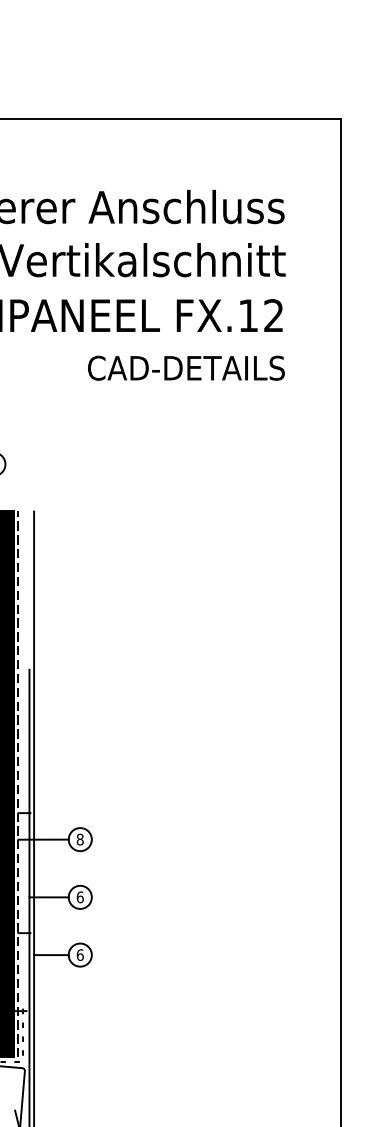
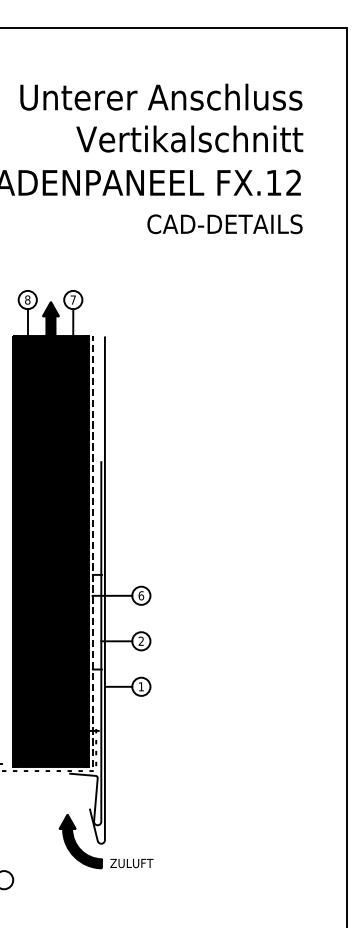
text: (80, 839) -> (141, 595), 8 -> 6
text: (80, 896) -> (141, 640), 6 -> 2
text: (80, 954) -> (141, 686), 6 -> 1

